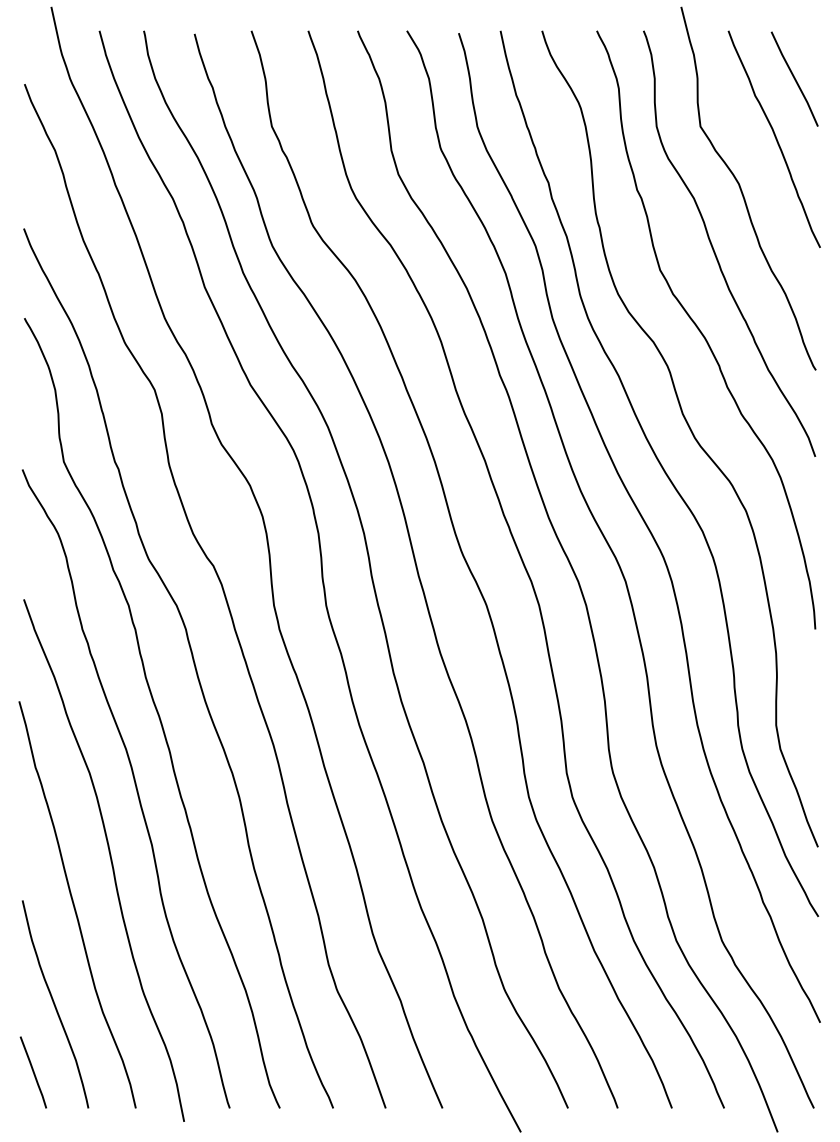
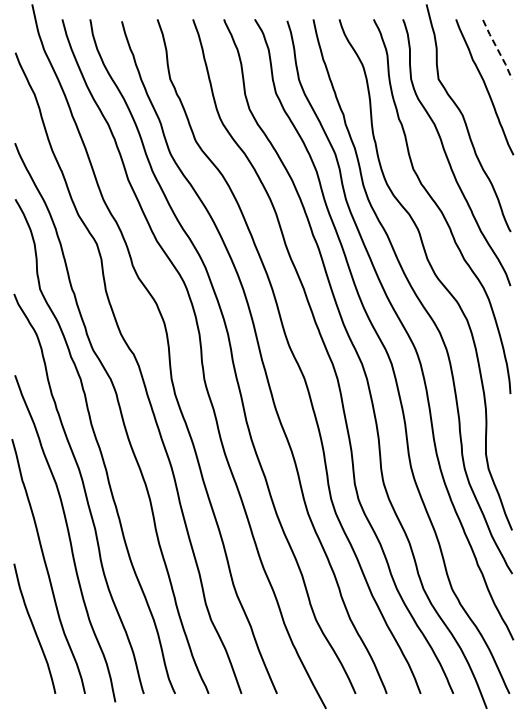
line: (796, 80) -> (498, 50), solid -> dashed
line: (32, 1071) -> (20, 670), removed

